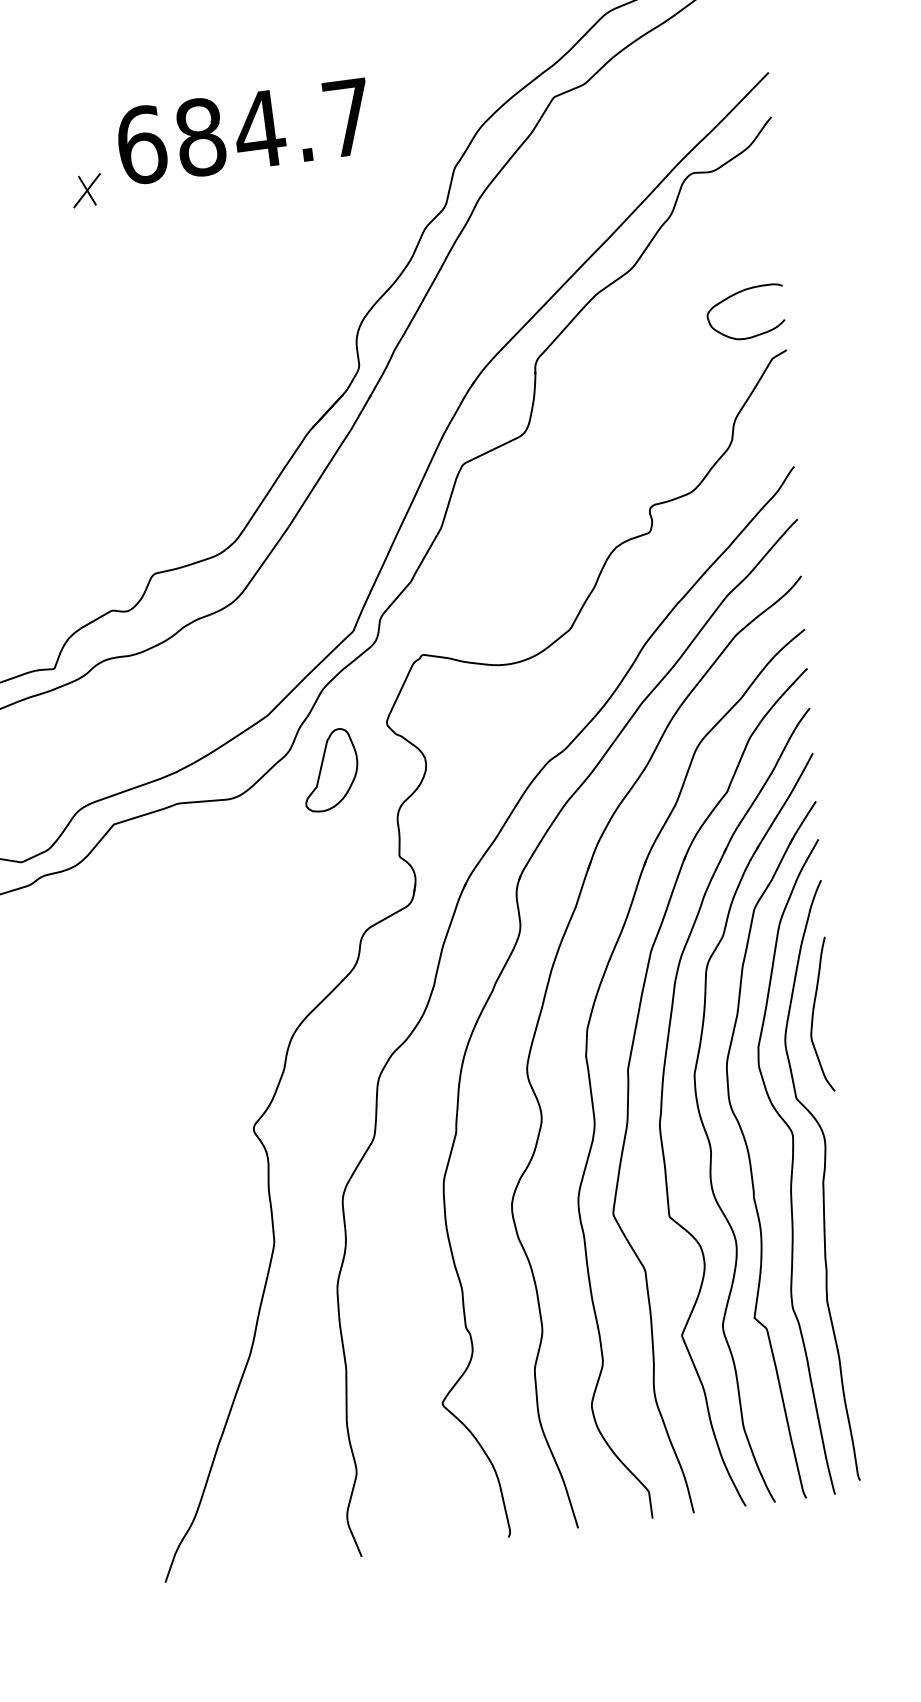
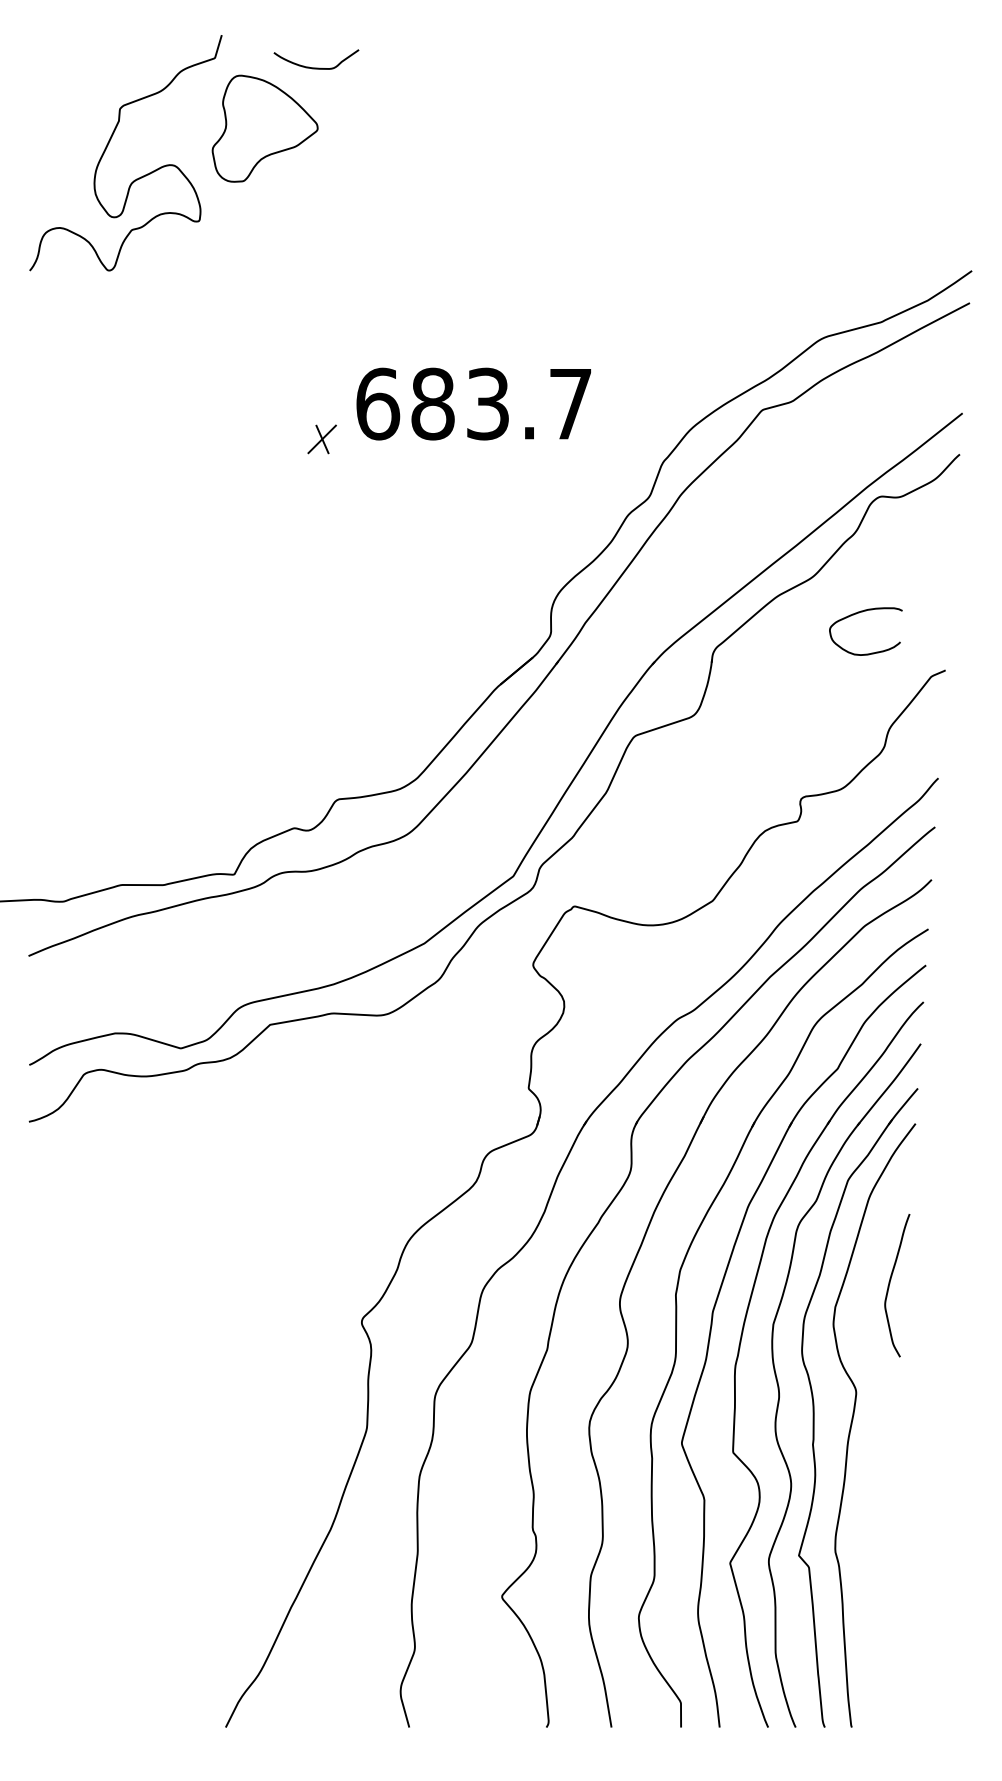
text: (258, 129) -> (487, 403), 684.7 -> 683.7
curve: (736, 294) -> (859, 613), moved
part: (330, 769) -> (475, 1000), removed
curve: (825, 1179) -> (880, 1436), removed

